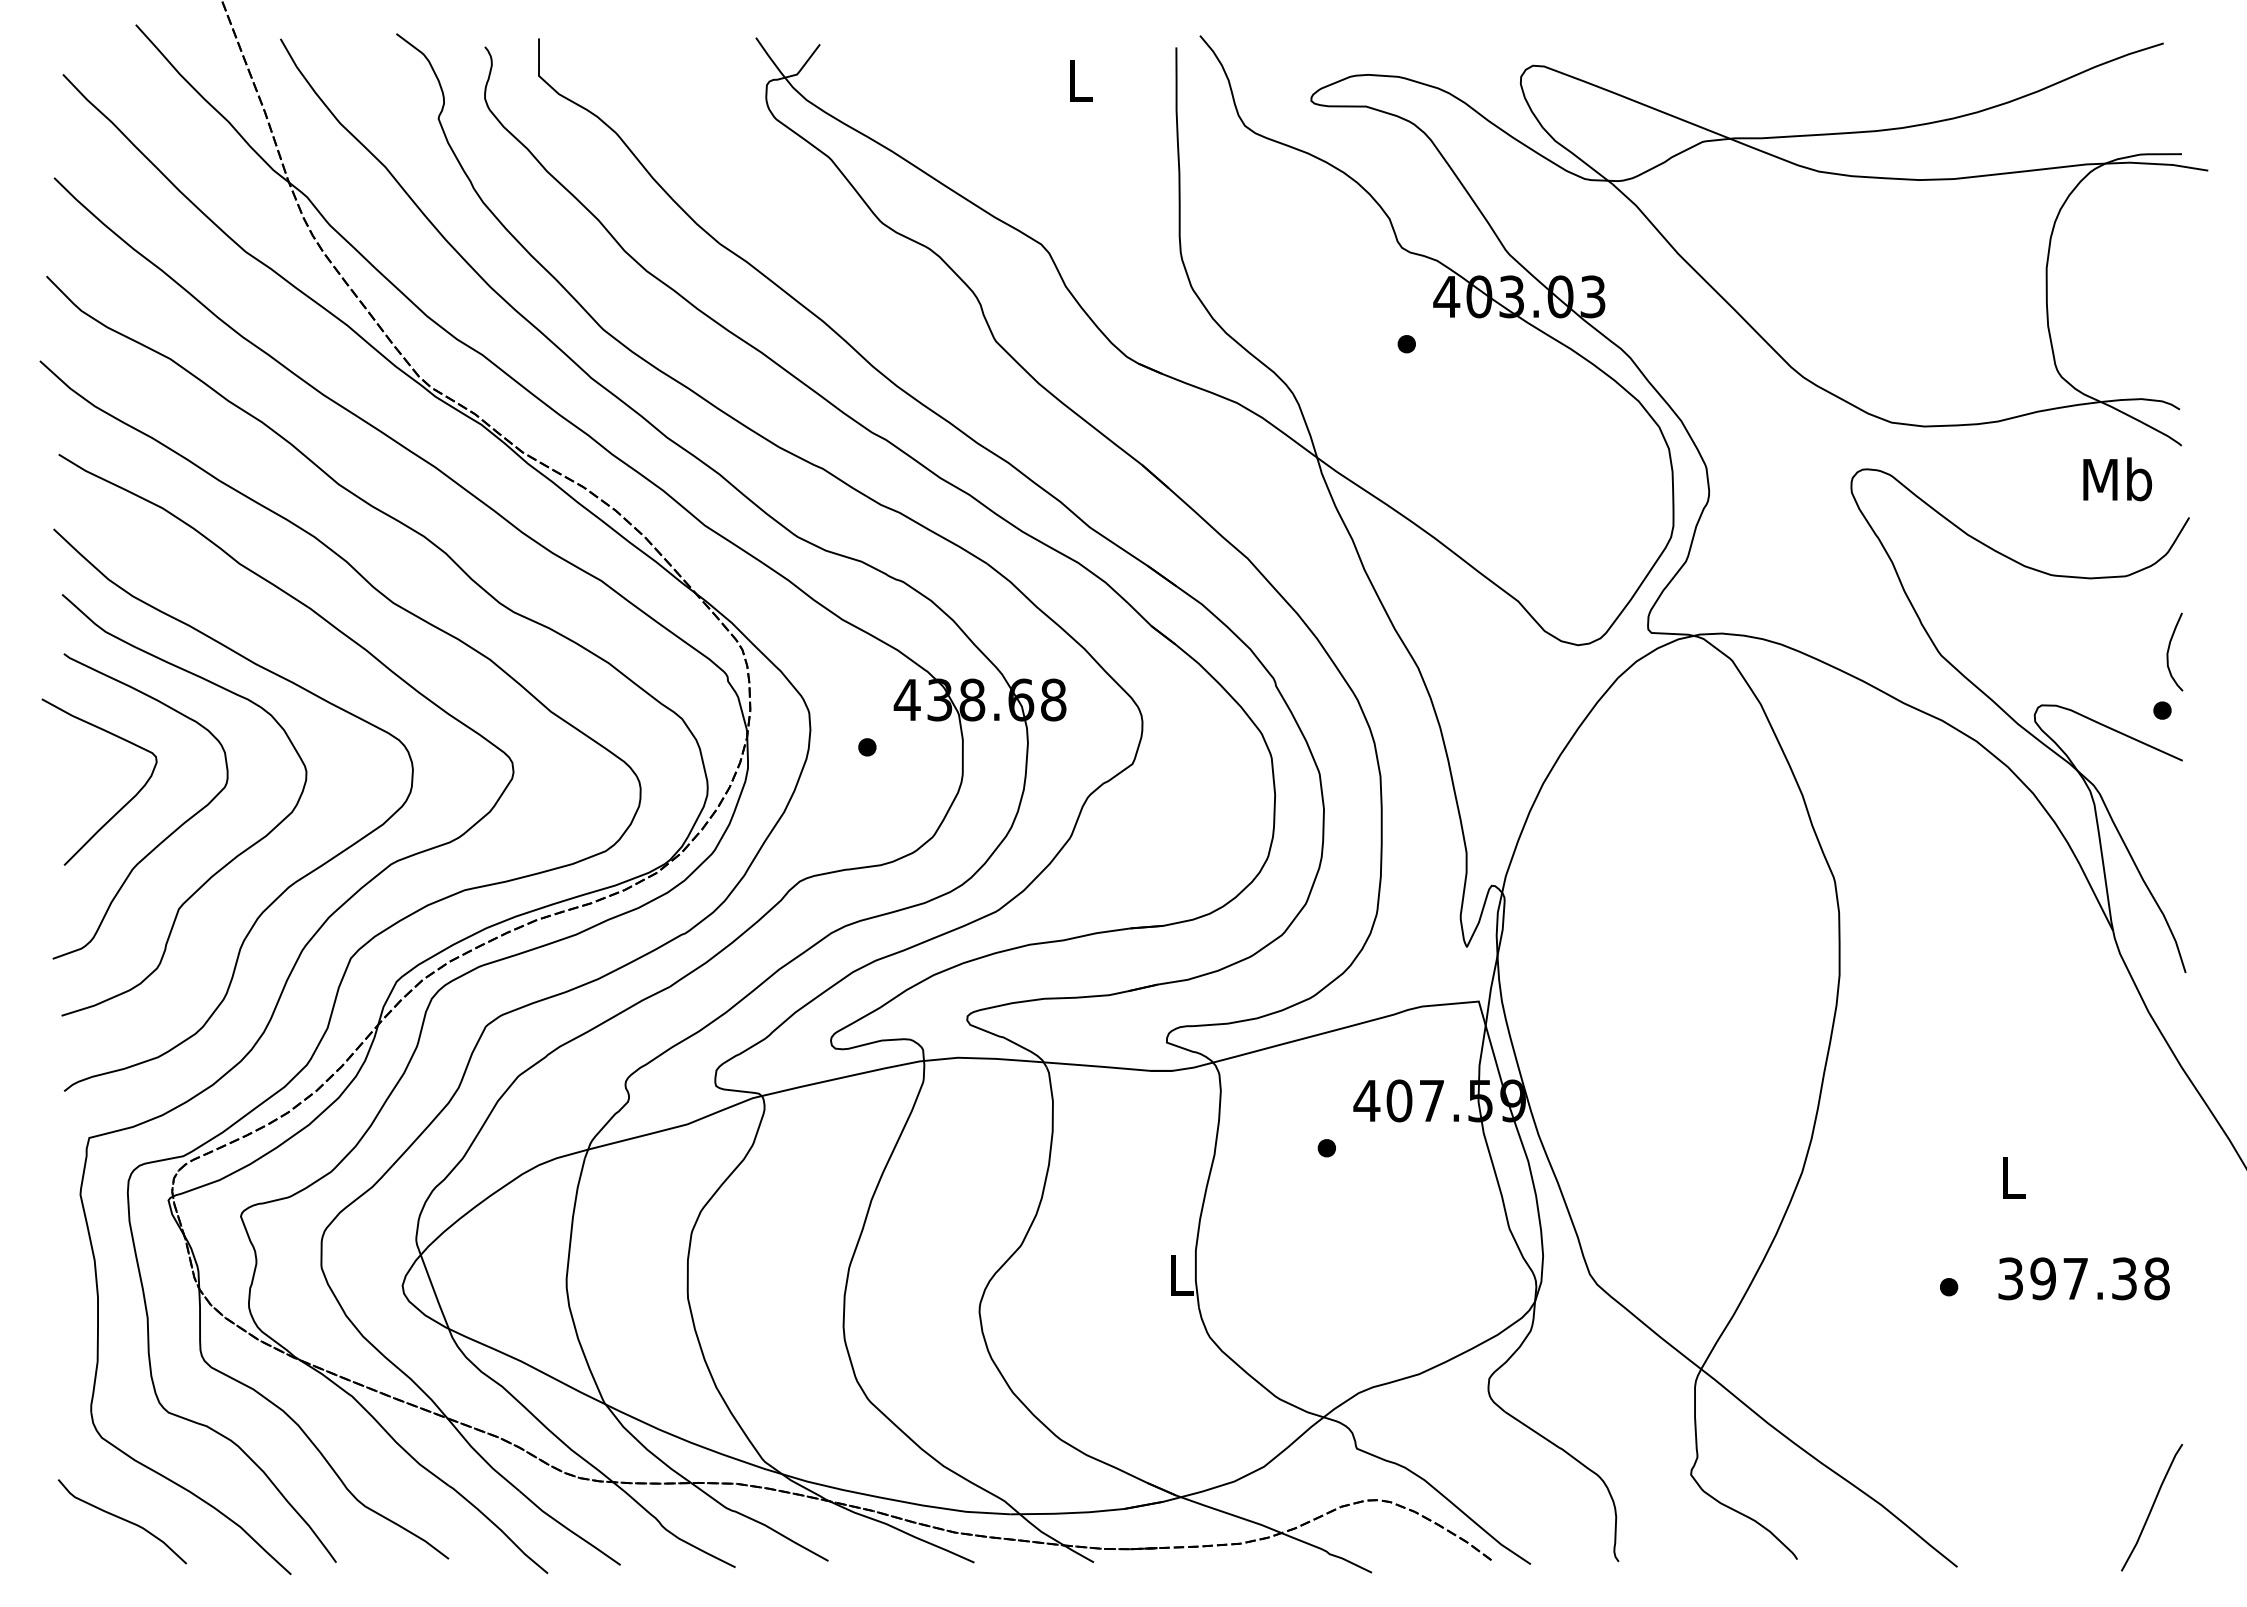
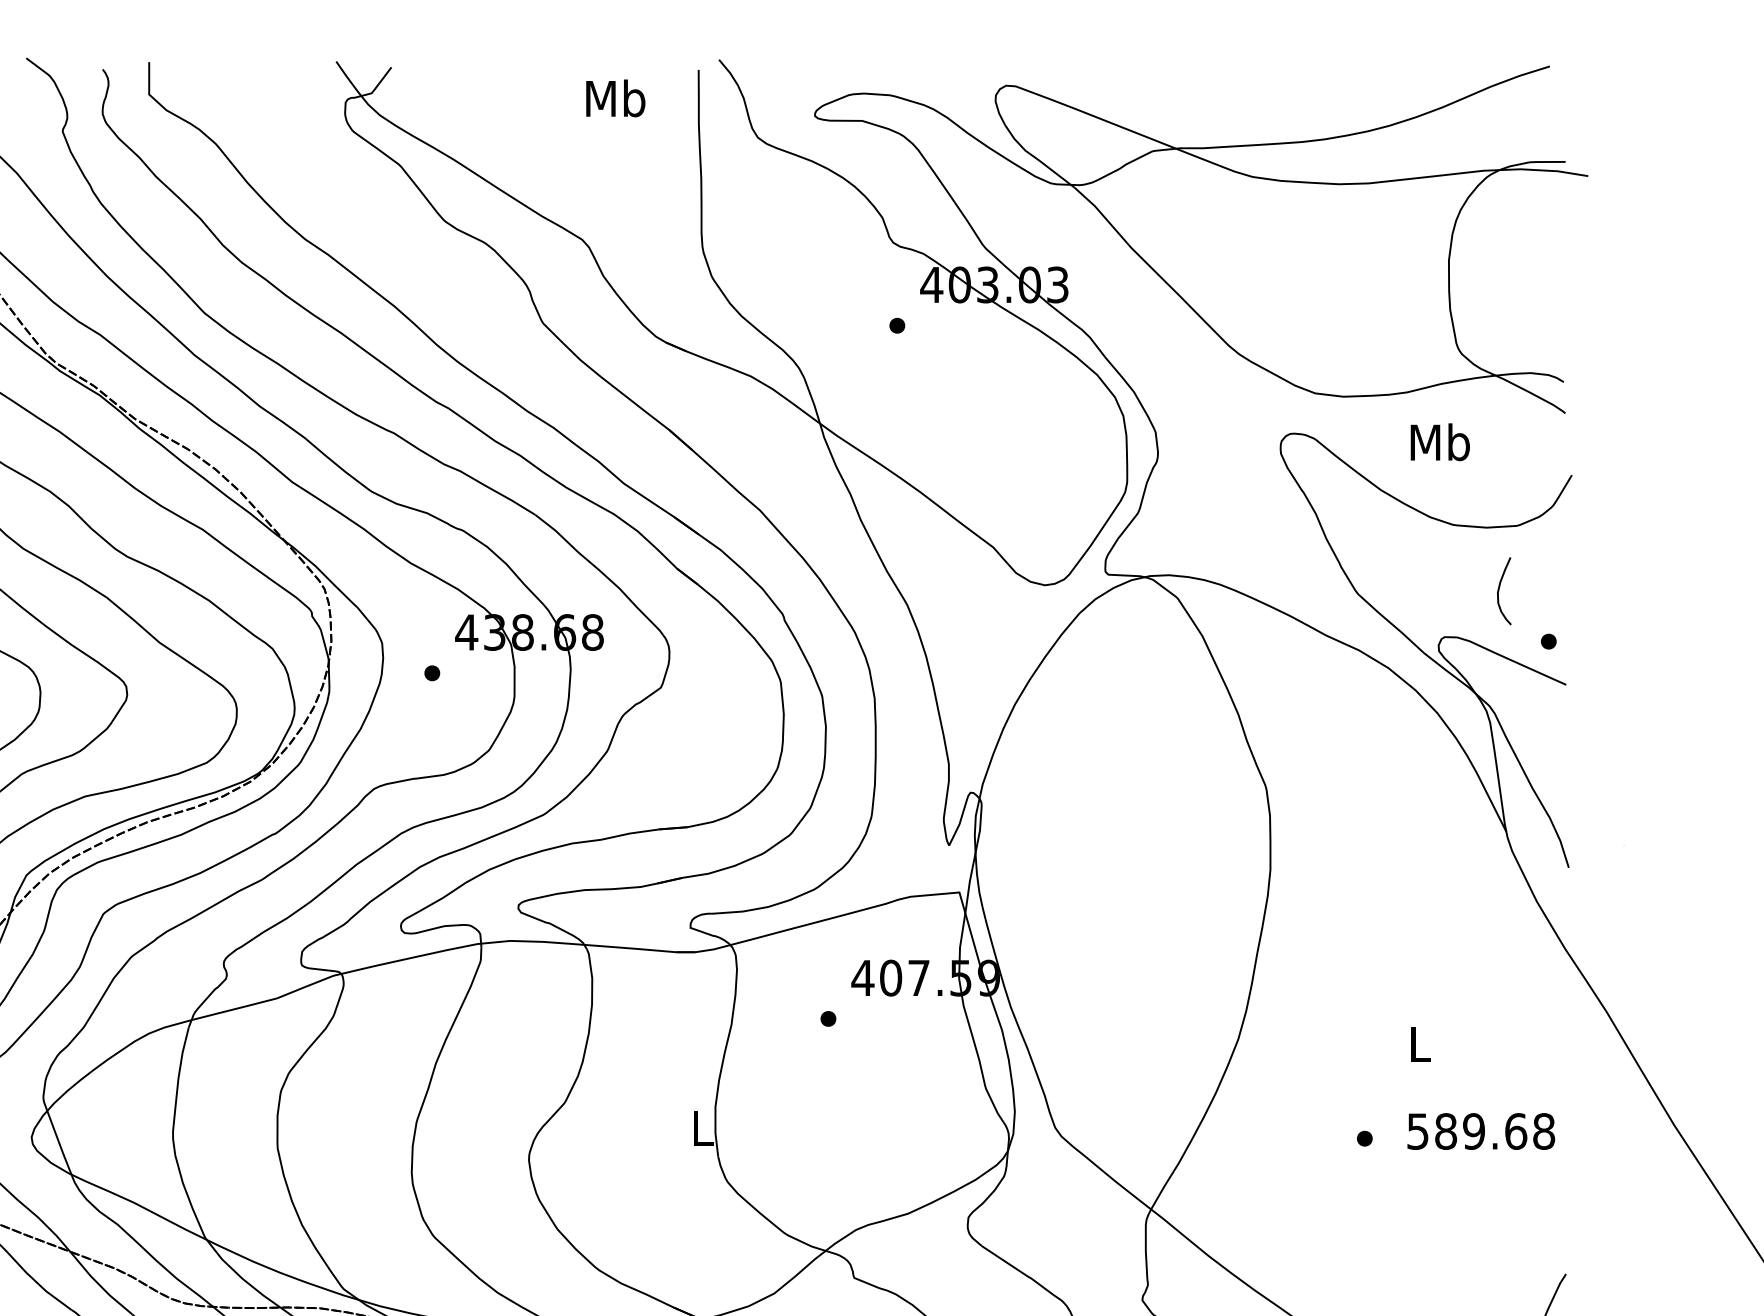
text: (1080, 80) -> (616, 98), L -> Mb
text: (2117, 479) -> (1440, 442), moved
curve: (2169, 650) -> (1499, 589), moved
text: (2068, 1278) -> (1467, 1131), 397.38 -> 589.68

